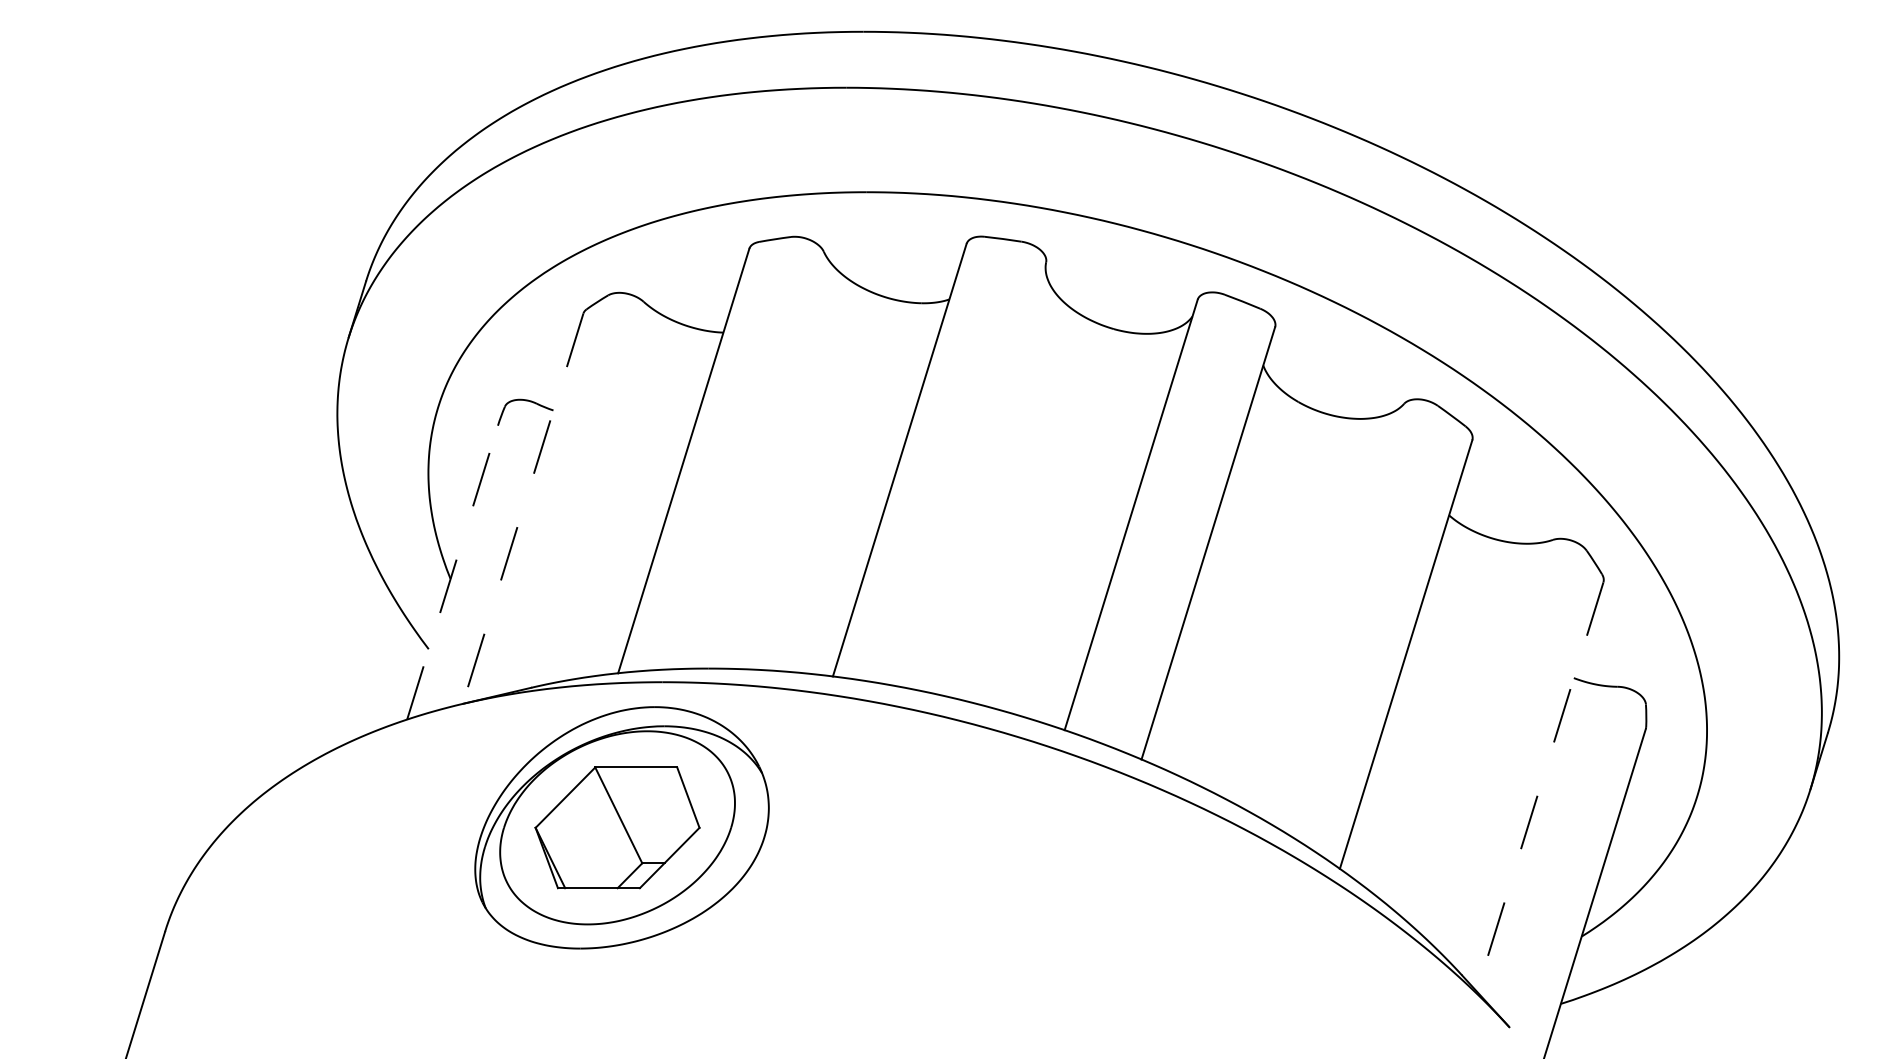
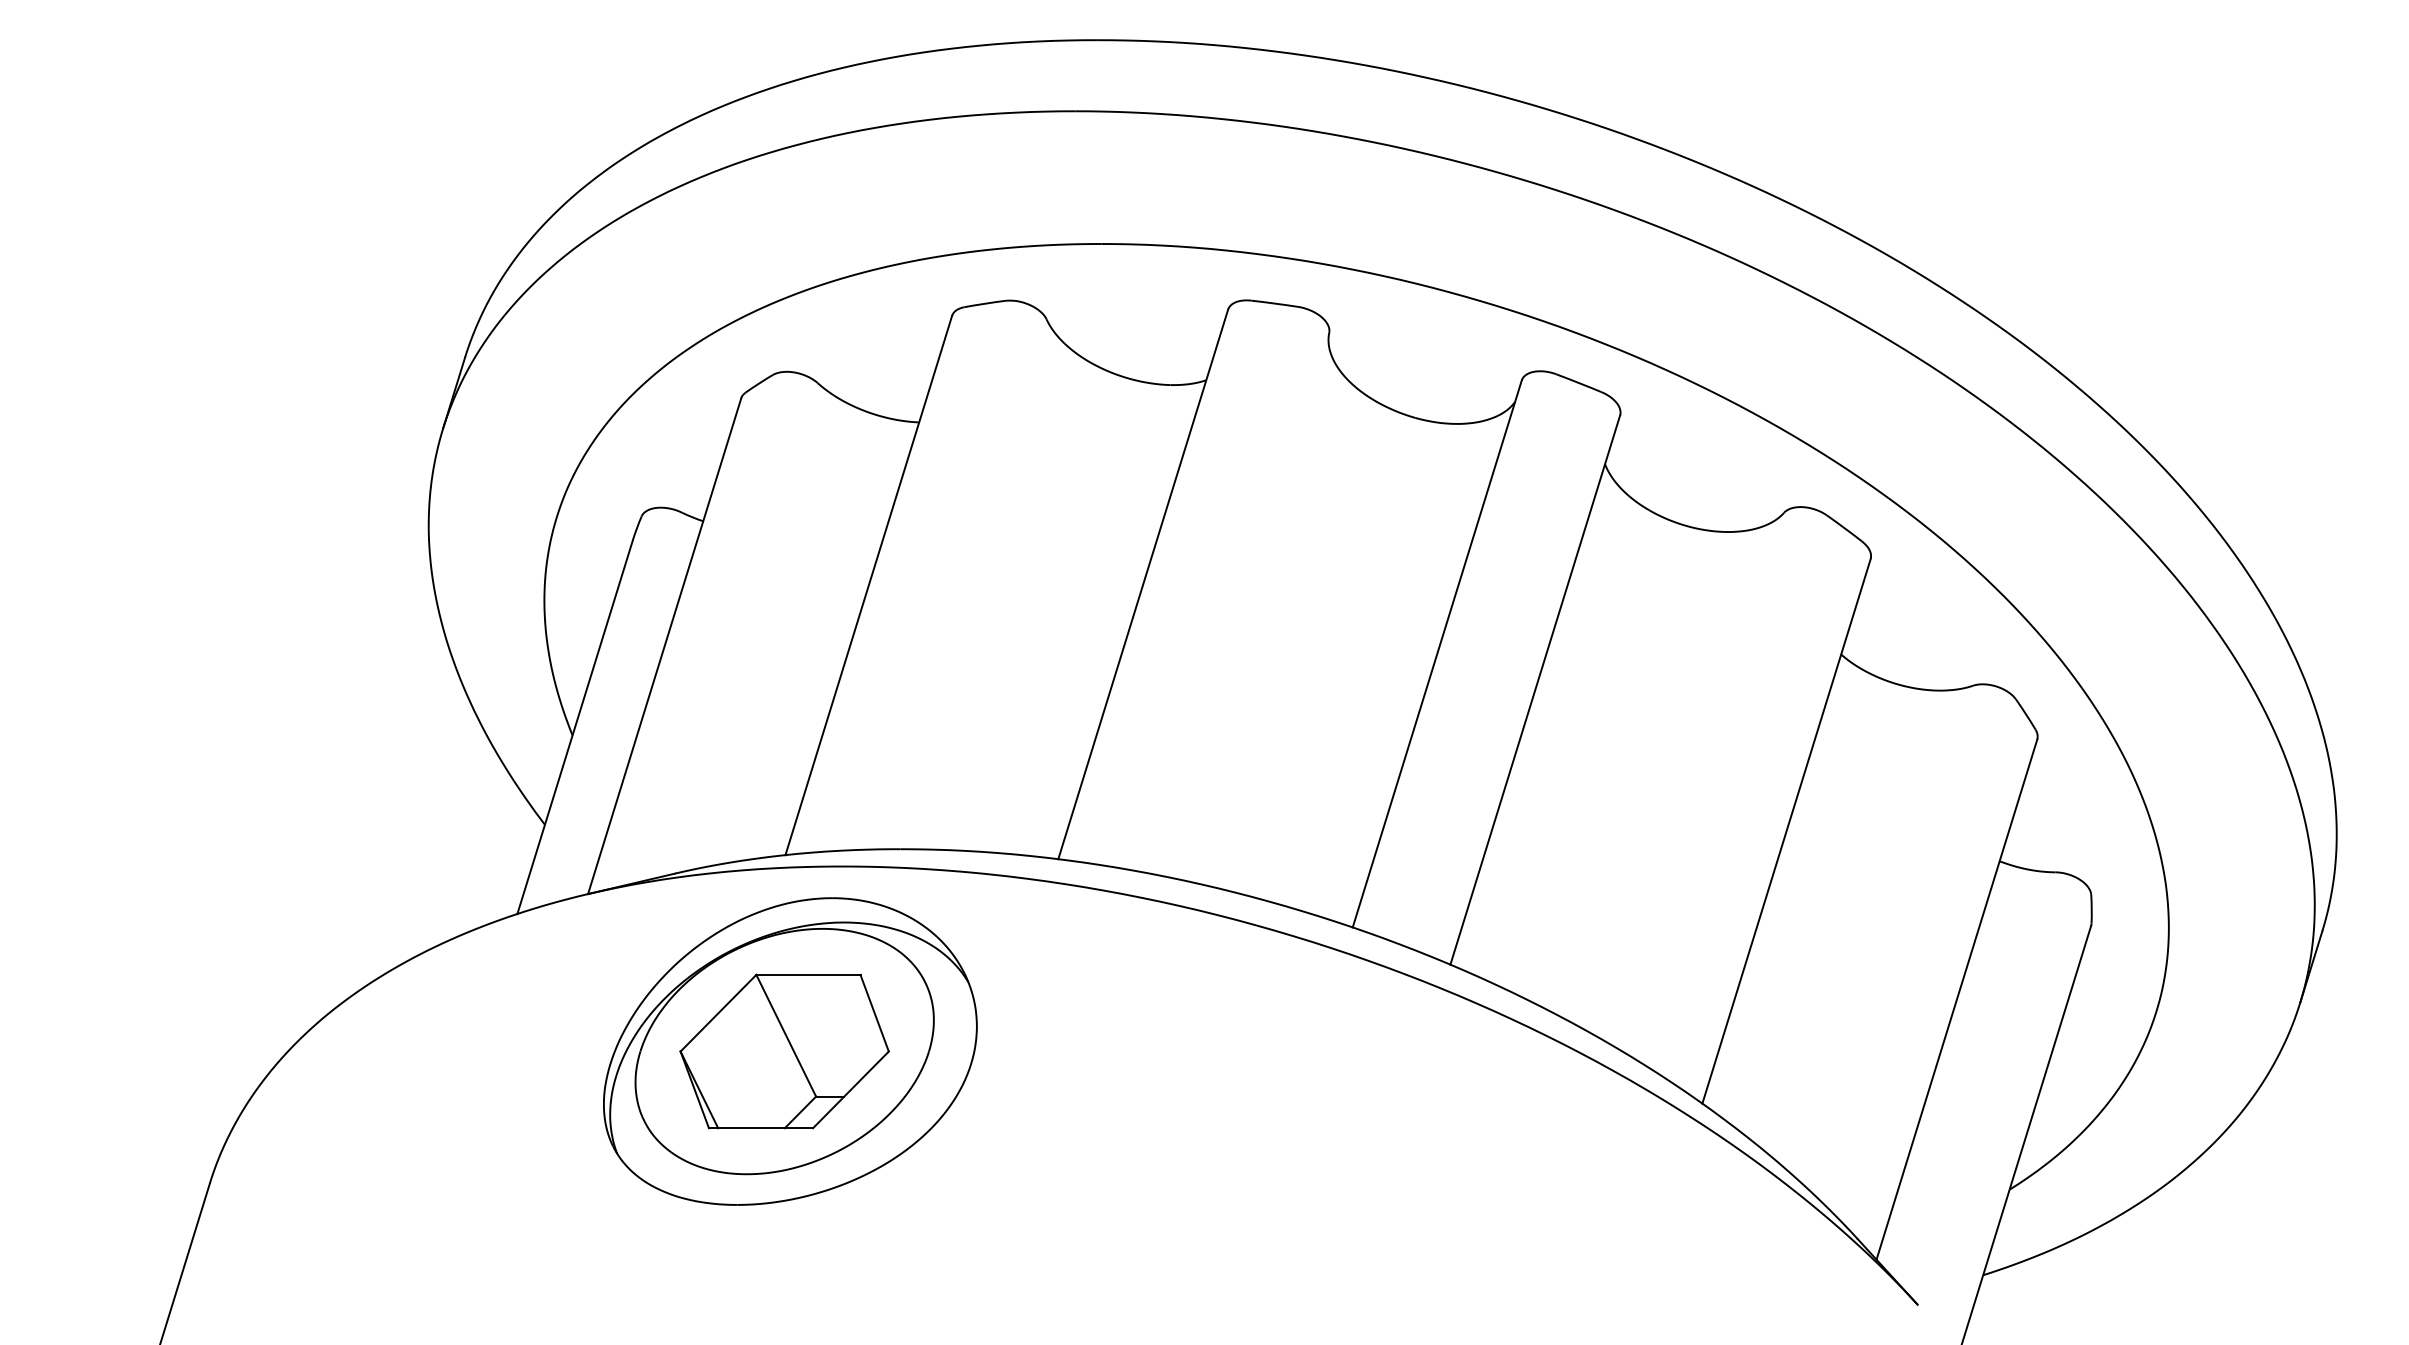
line: (522, 509) -> (664, 646), dashed -> solid
line: (452, 572) -> (575, 726), dashed -> solid
line: (1539, 787) -> (1956, 1000), dashed -> solid

